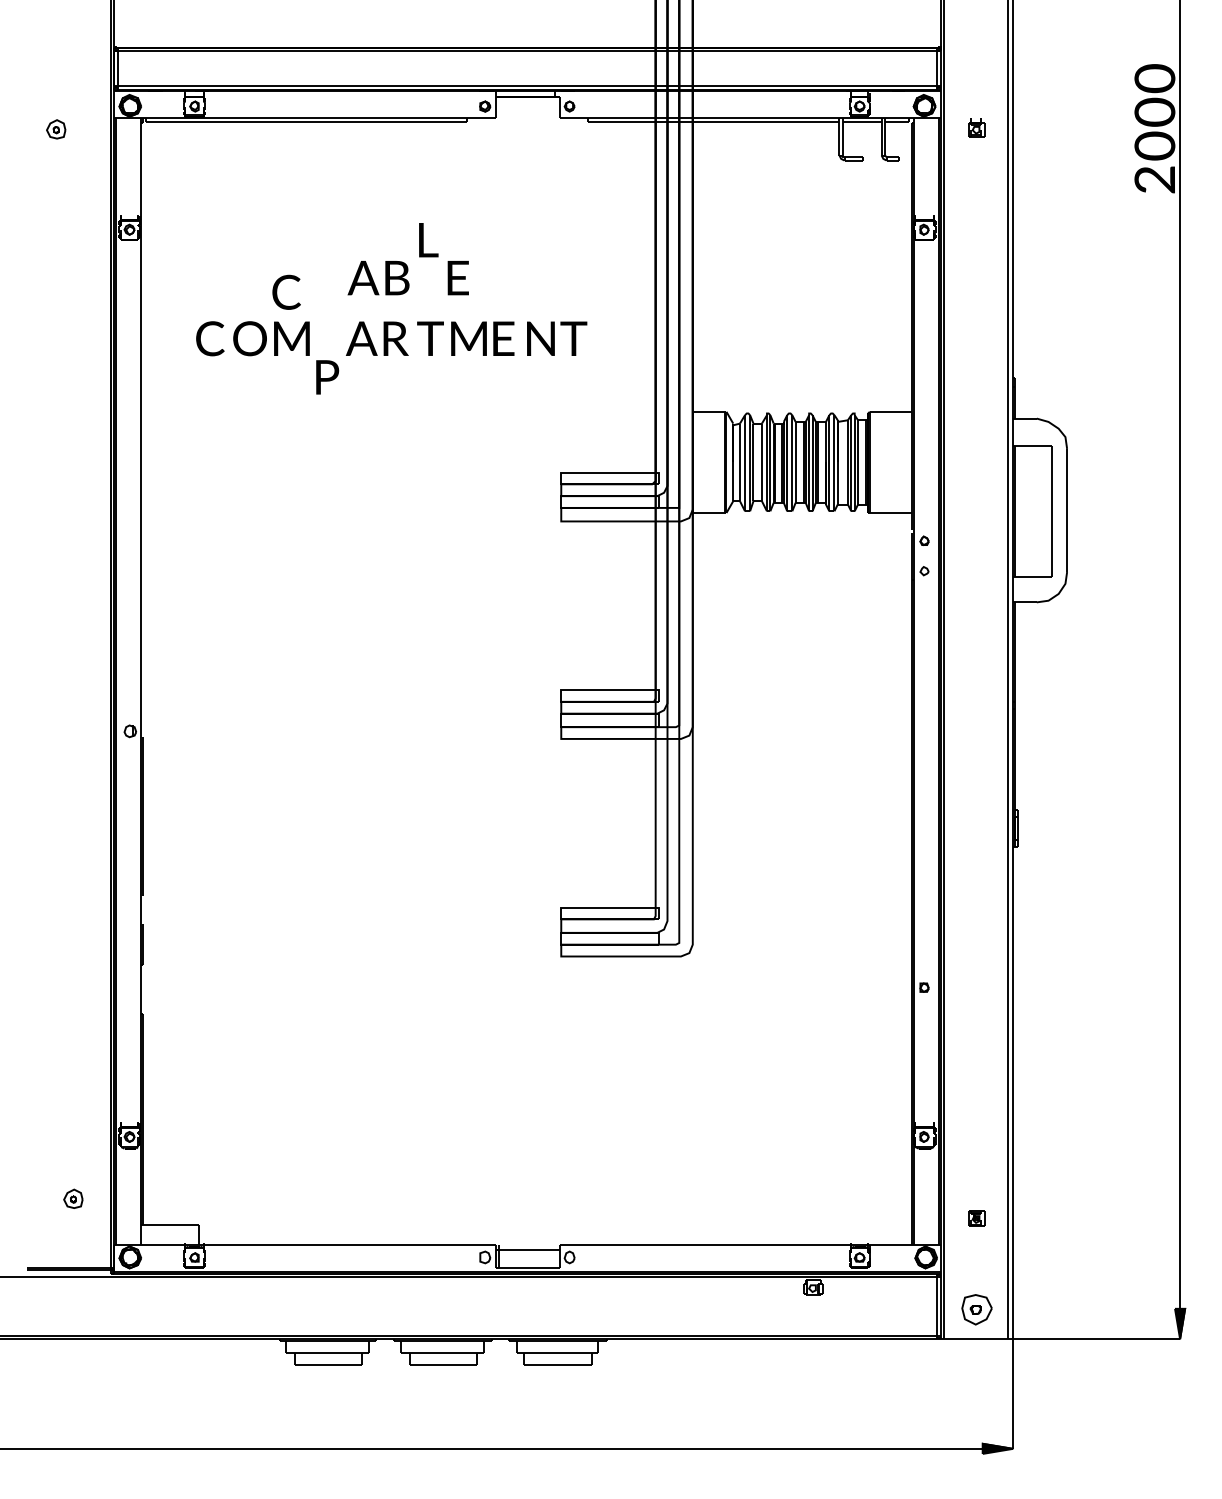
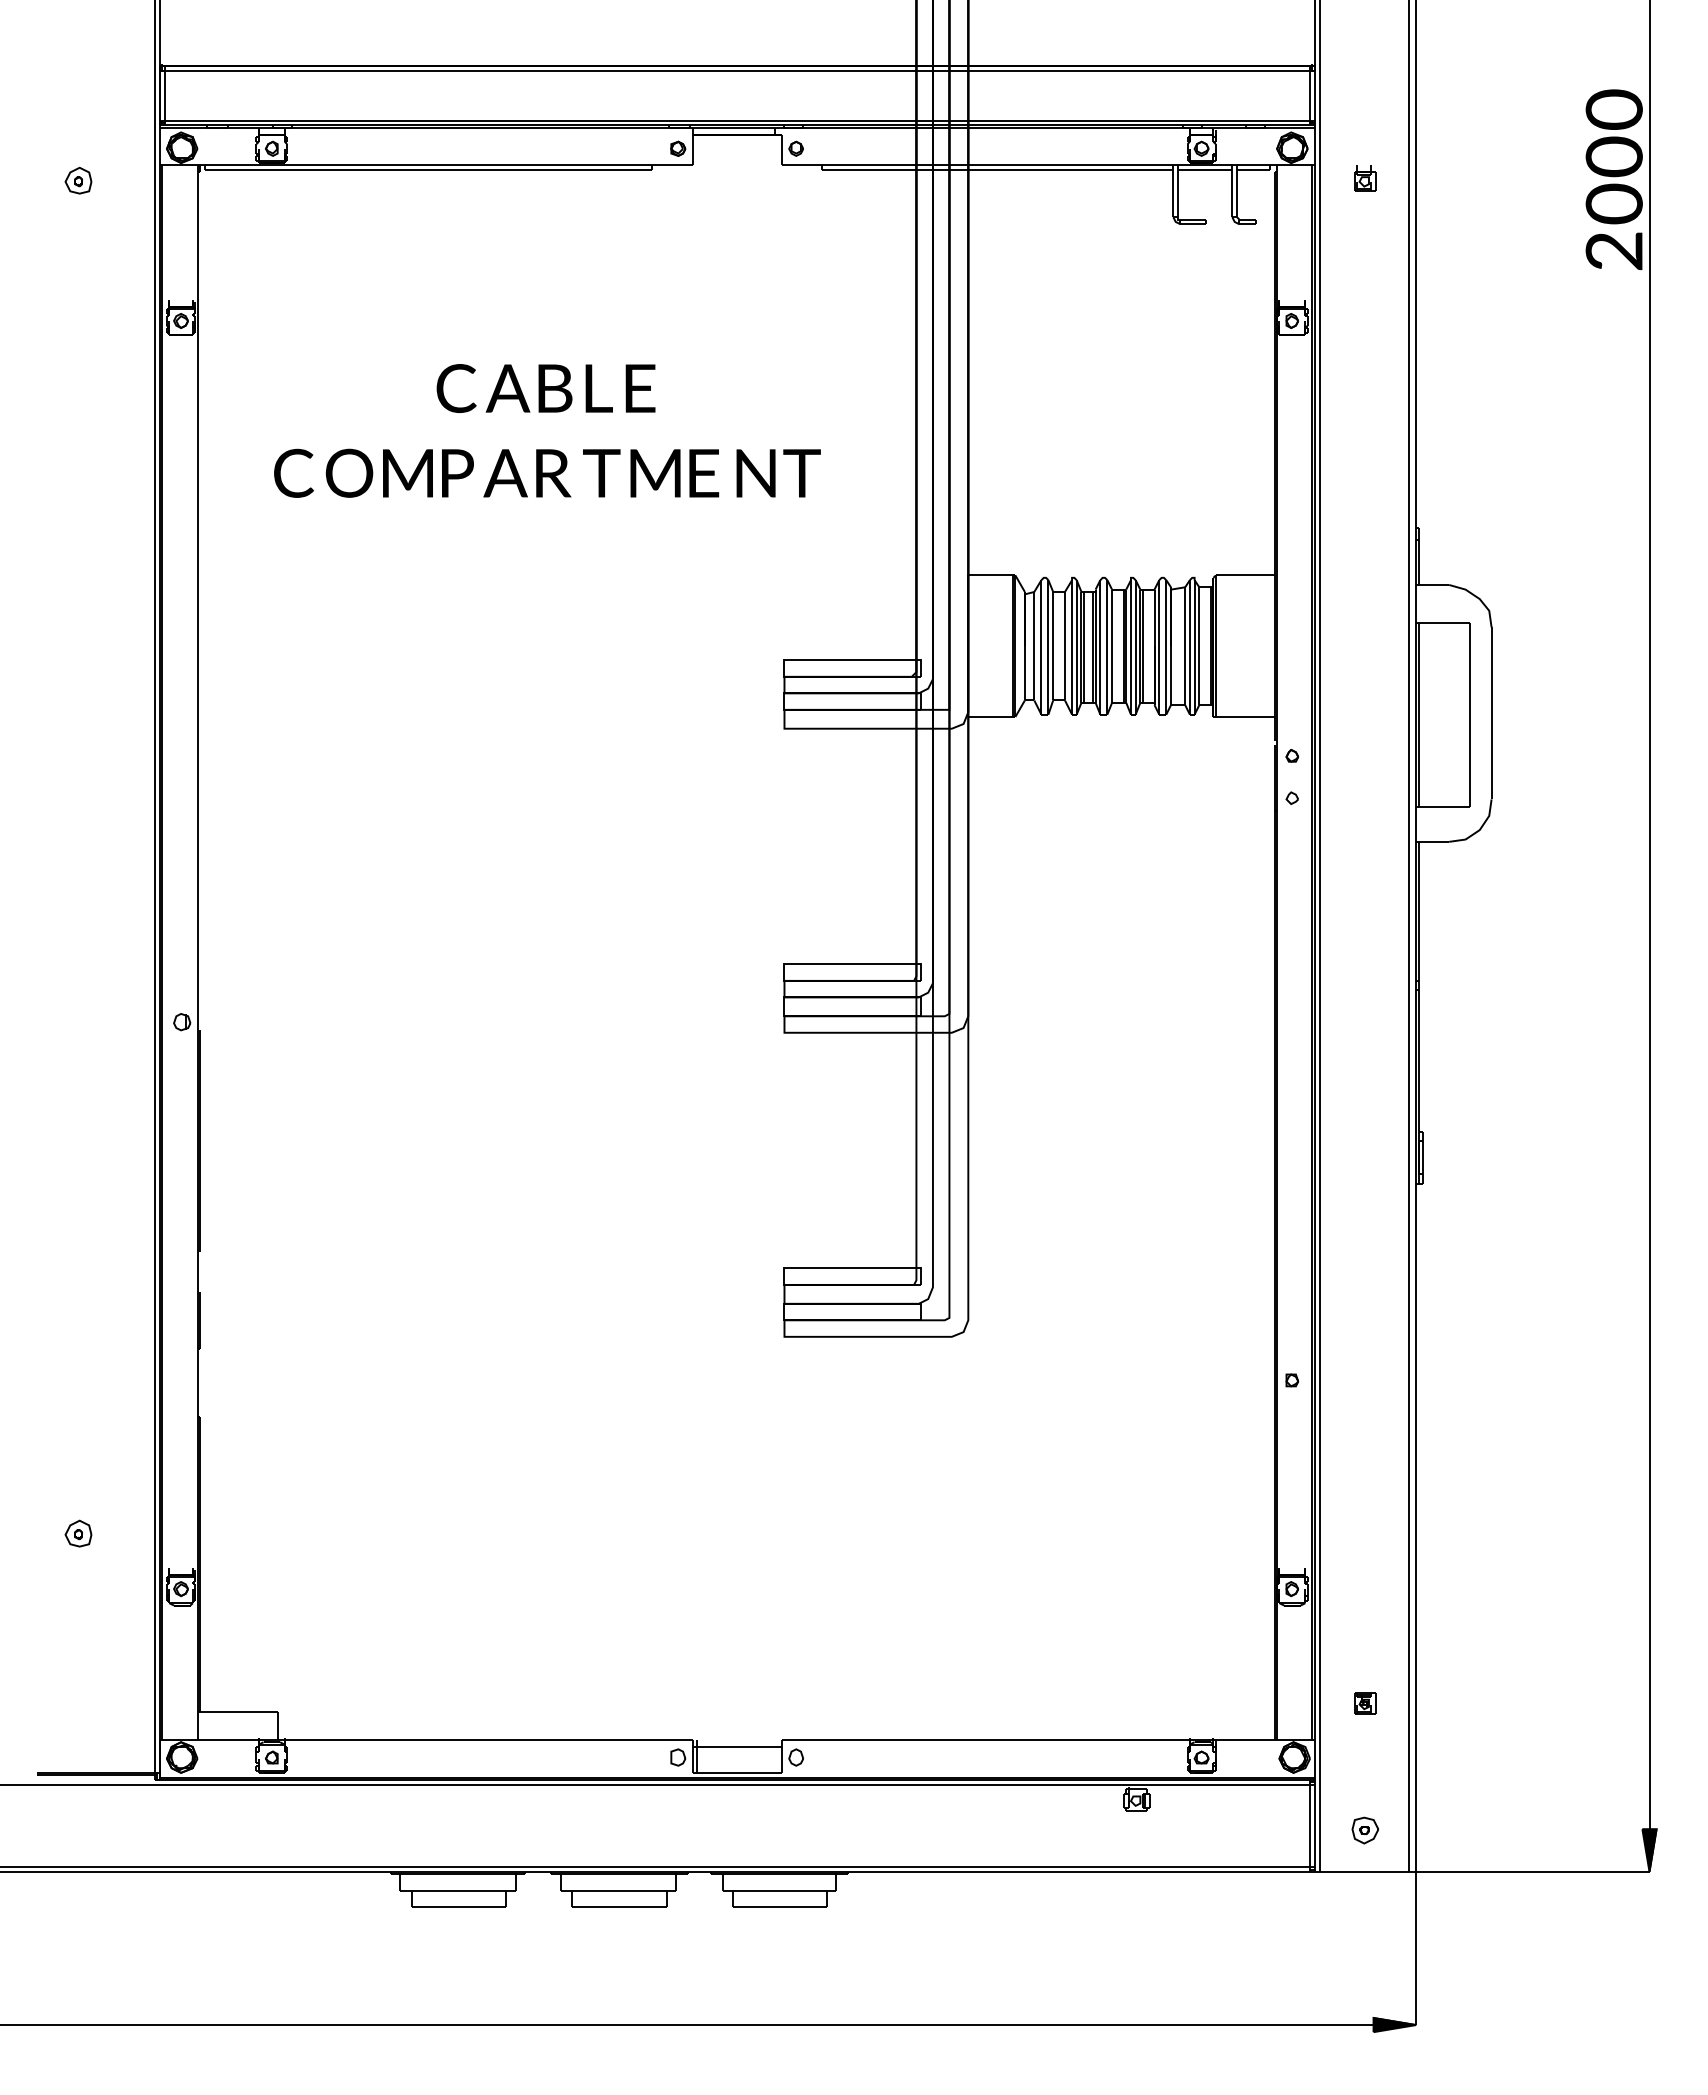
text: (428, 240) -> (598, 388), moved
text: (286, 292) -> (456, 388), moved
text: (327, 377) -> (457, 473), moved
part: (73, 1198) -> (78, 1533), moved
part: (976, 1309) -> (1364, 1830), size x0.62

